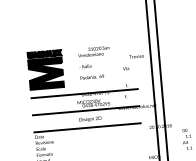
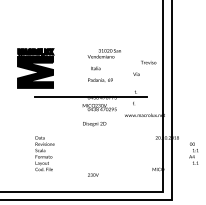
part: (45, 69) -> (35, 68), moved
line: (85, 110) -> (90, 114), removed
line: (87, 127) -> (90, 132), removed

